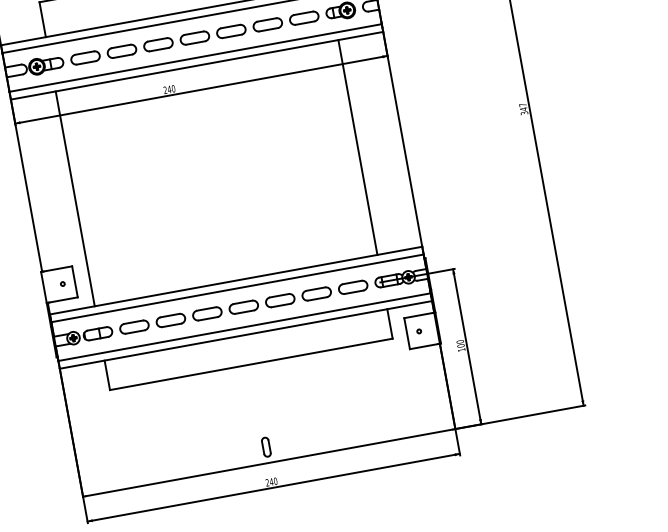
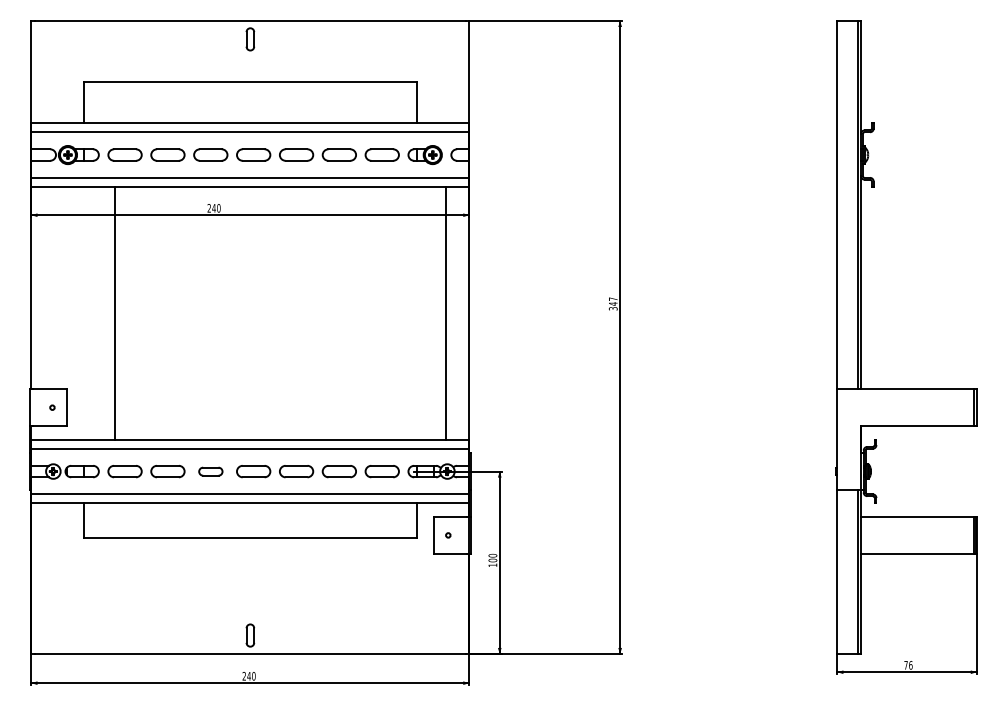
line: (357, 146) -> (445, 312), moved
line: (75, 198) -> (115, 312), moved
part: (207, 313) -> (210, 471), size x0.7

